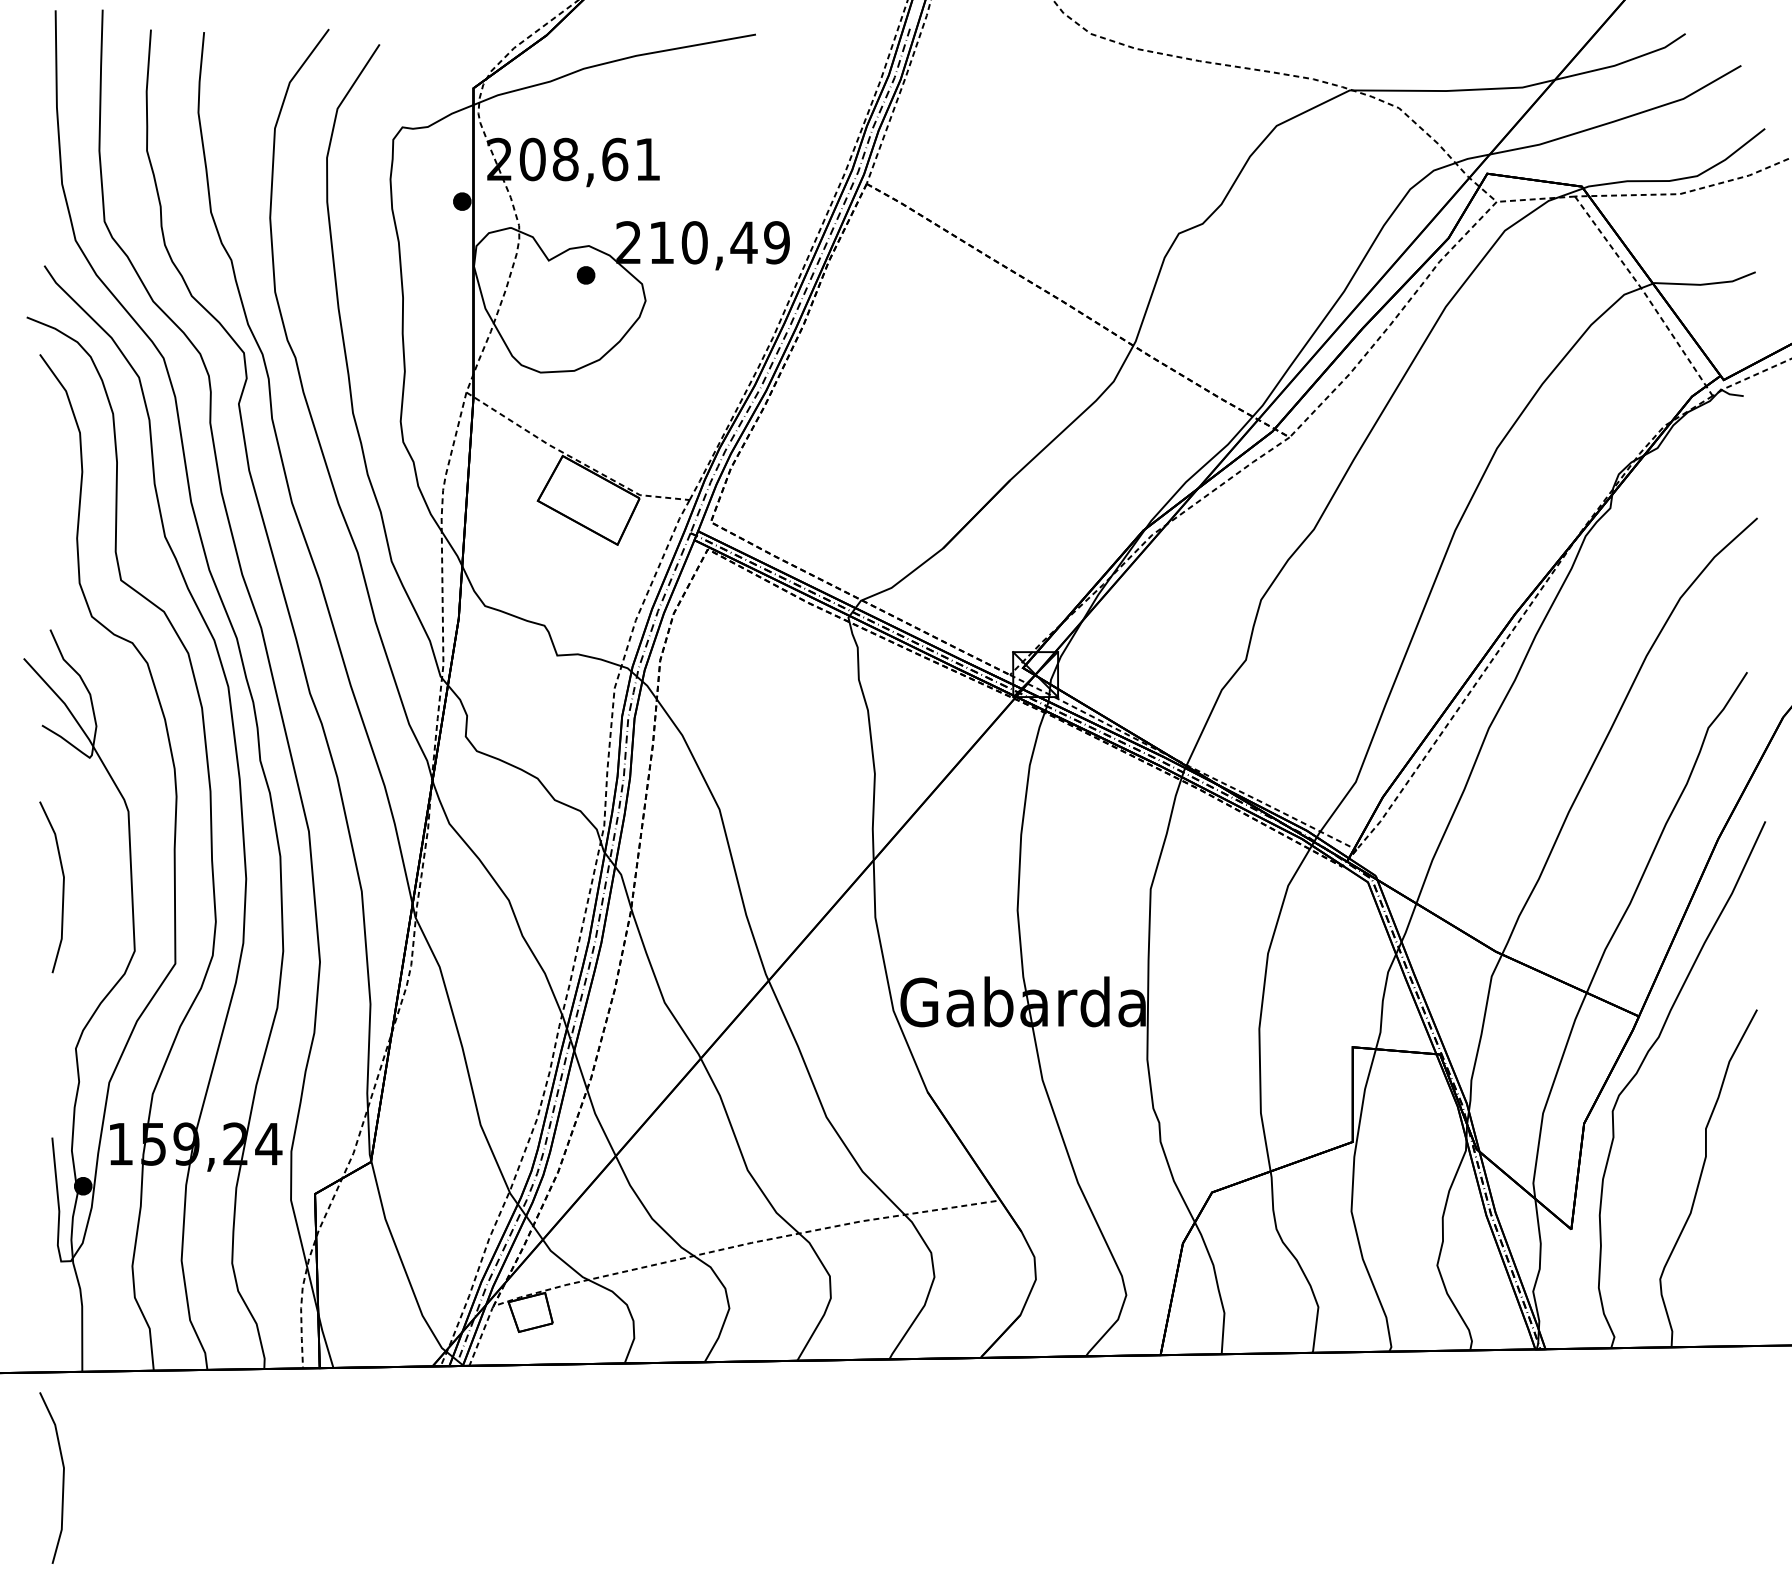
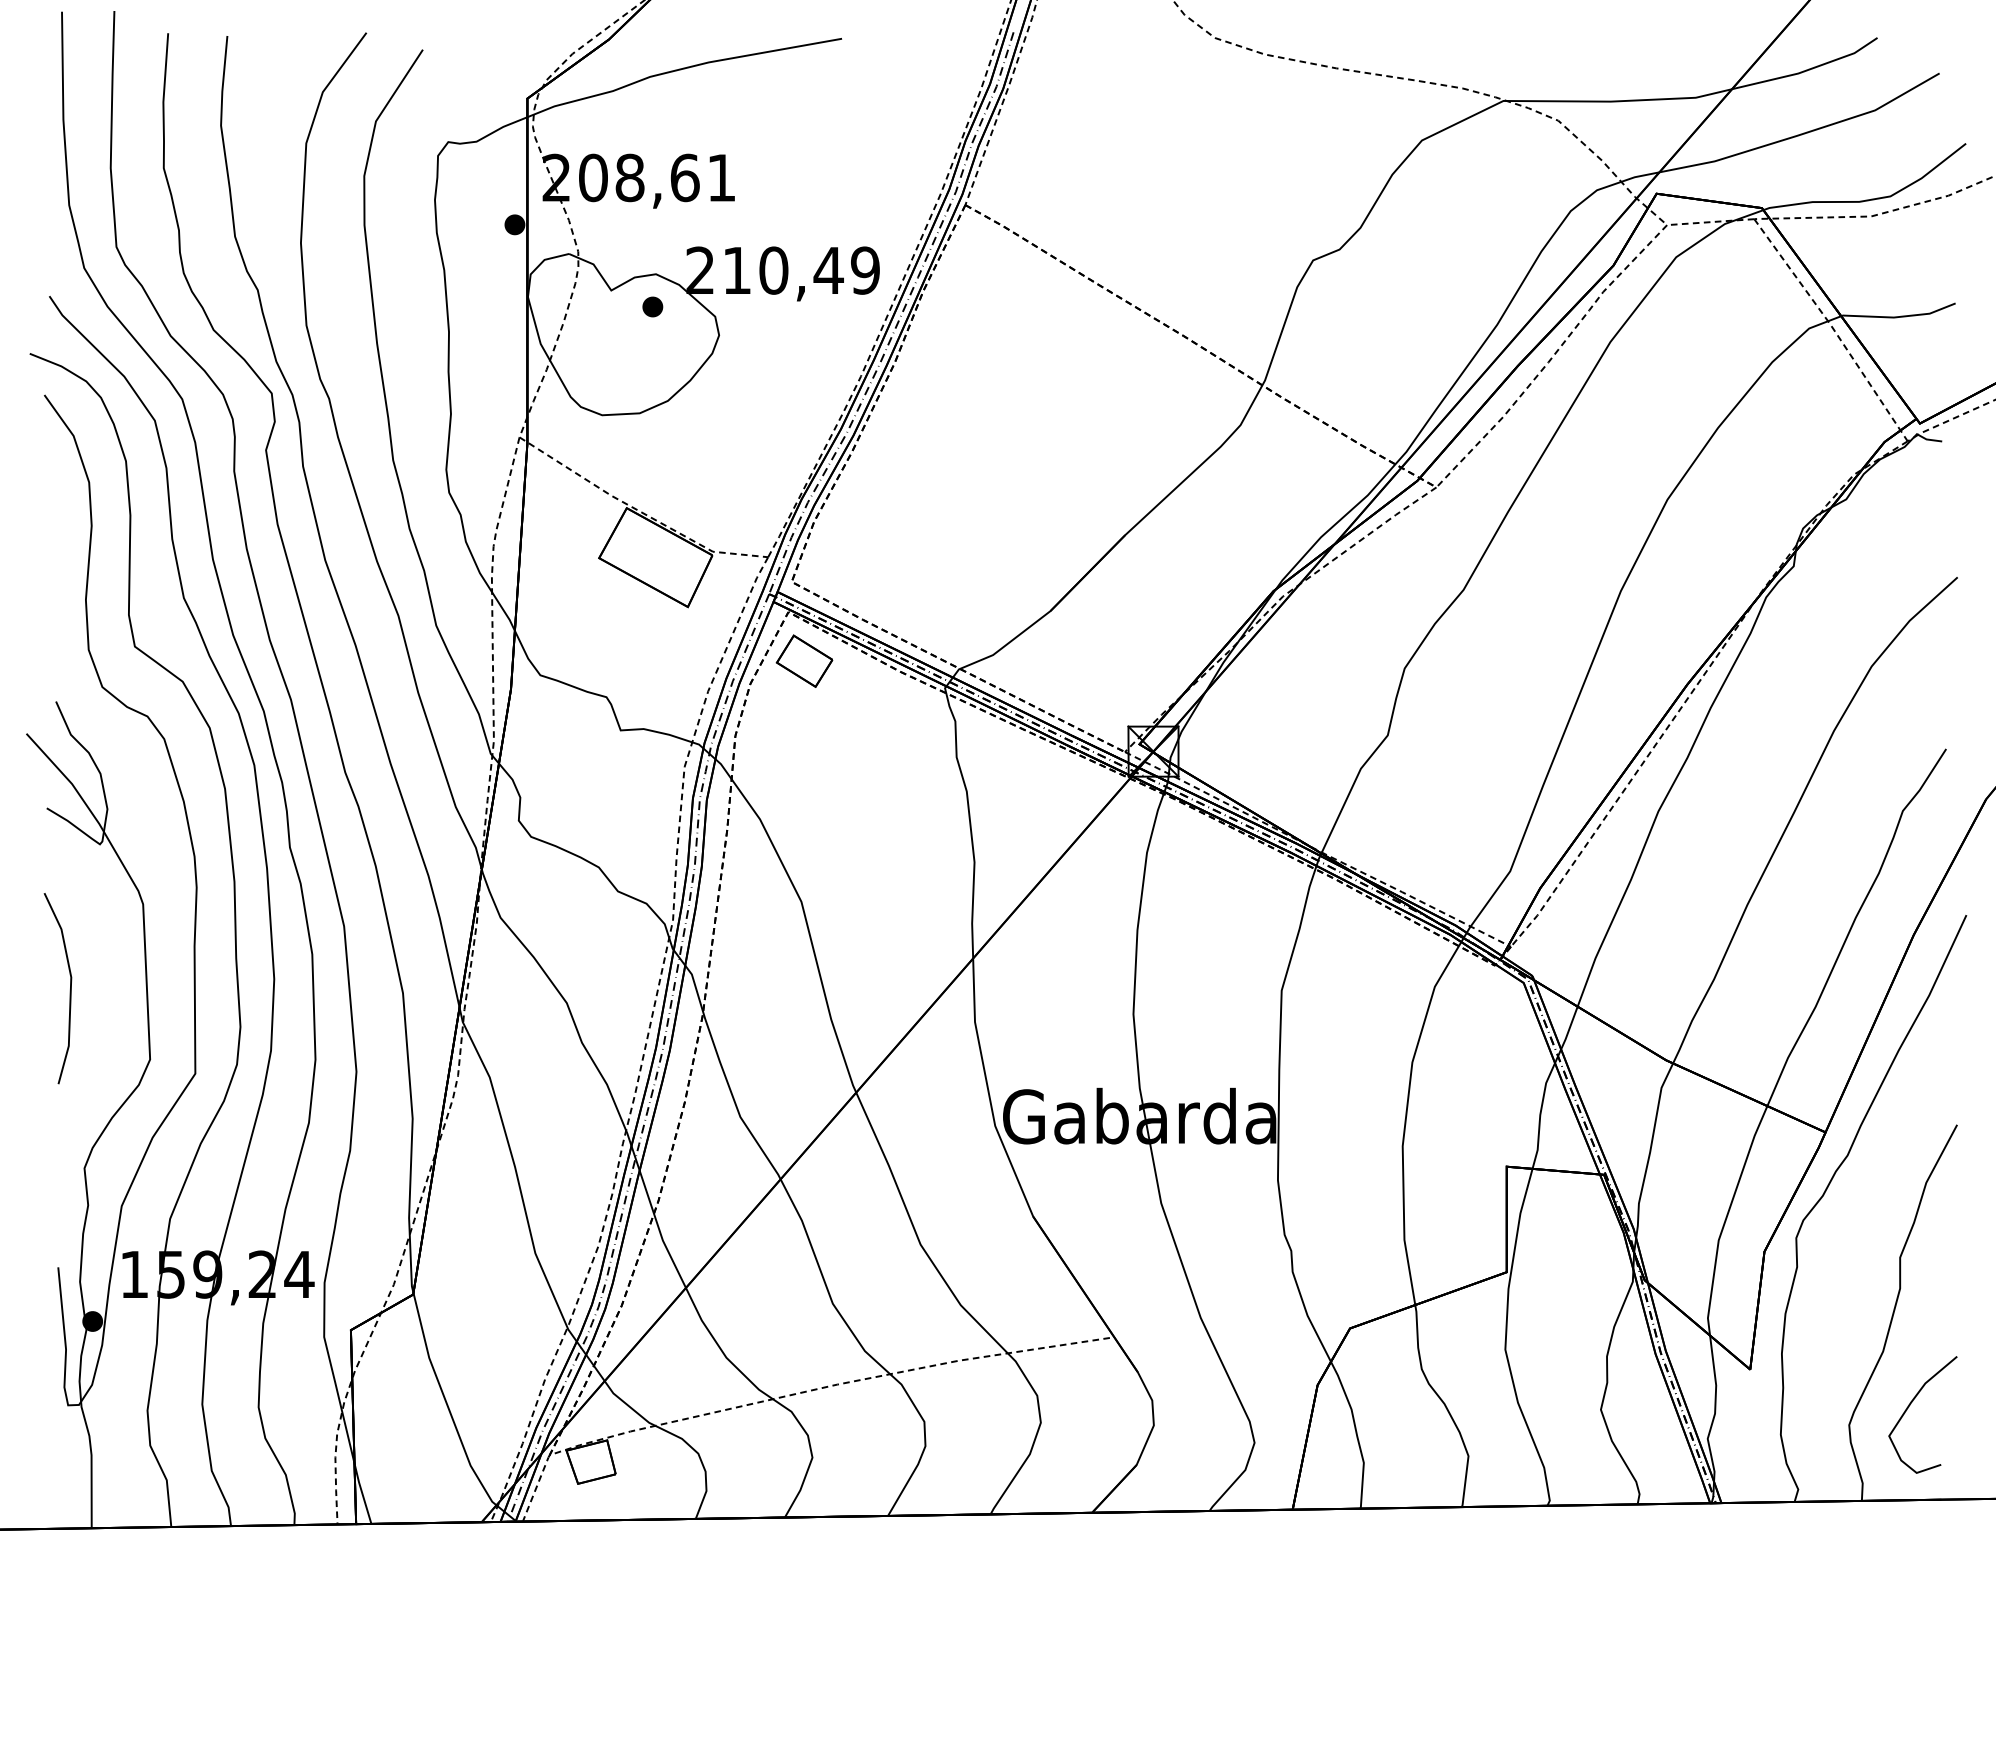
part: (722, 592) -> (804, 660), added
curve: (1715, 1261) -> (1910, 1405), added
line: (62, 1479) -> (69, 1648), removed

